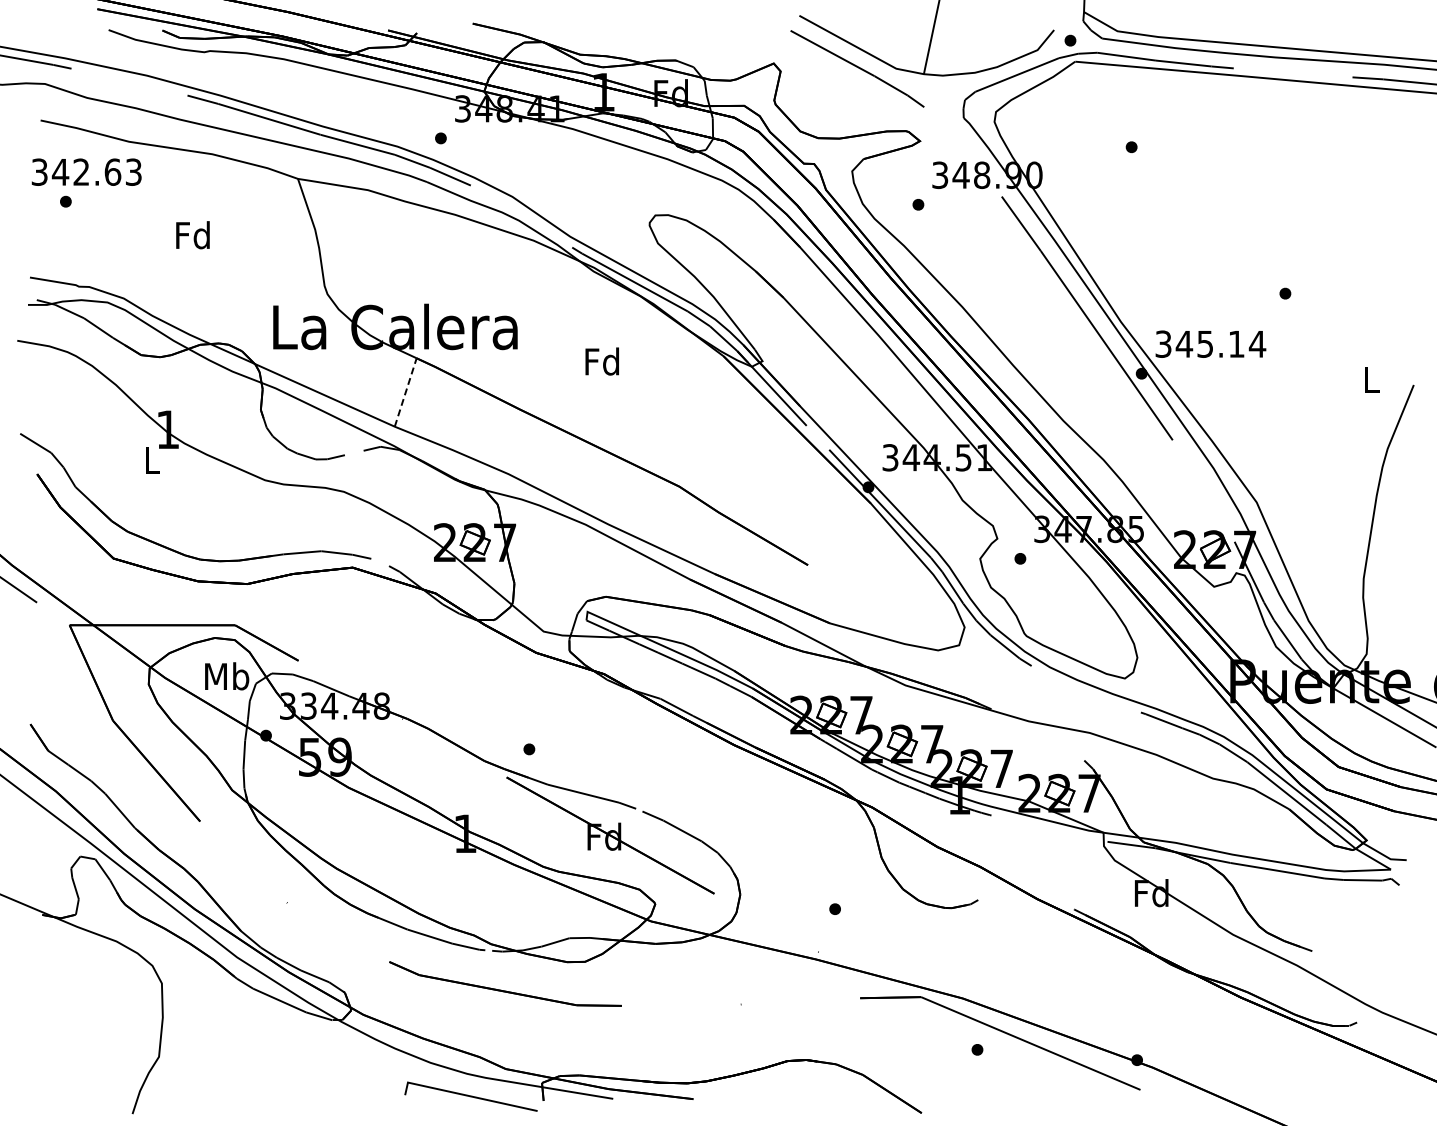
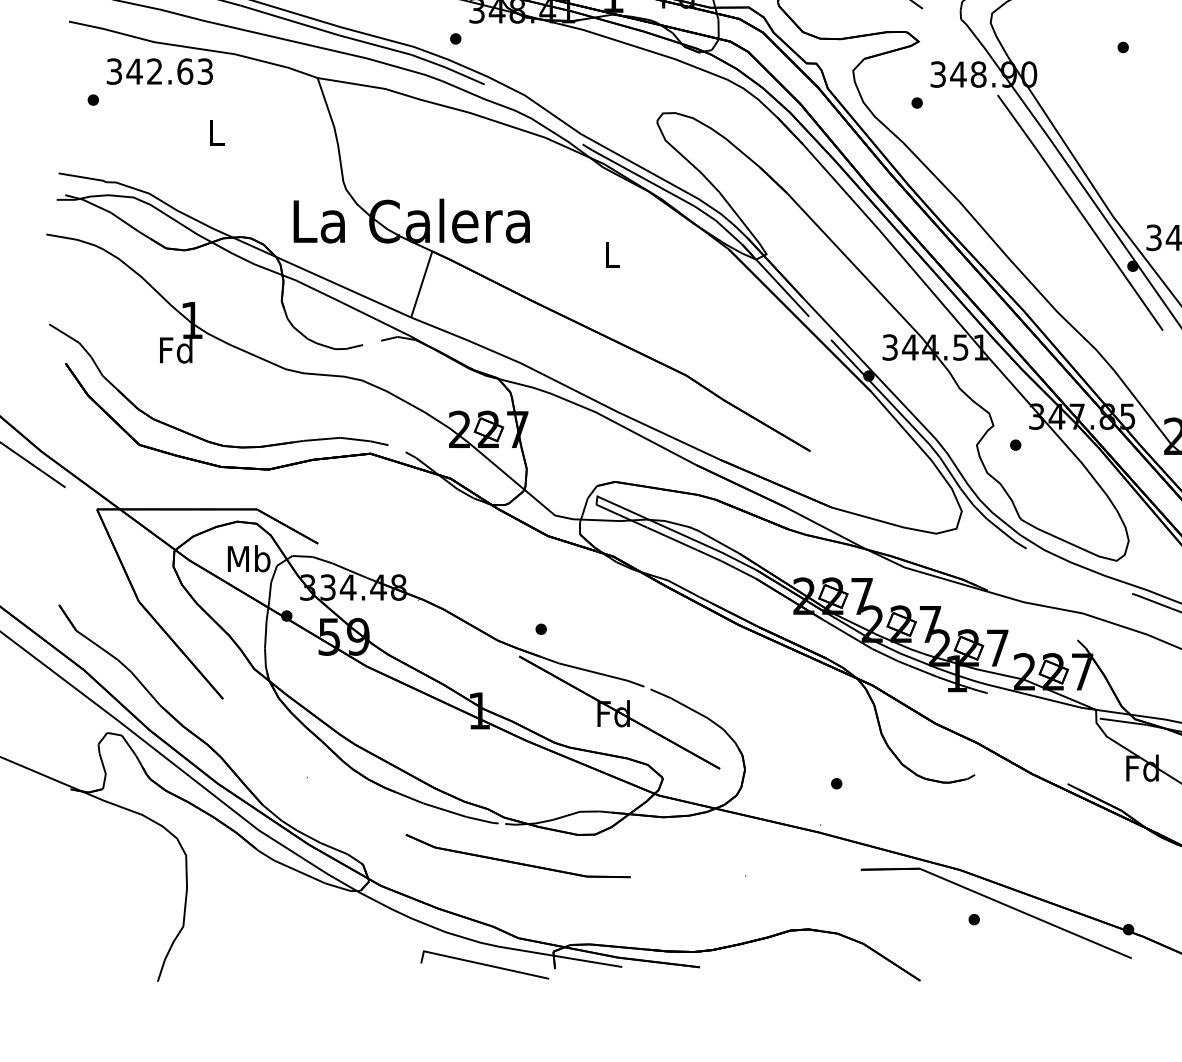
text: (86, 171) -> (159, 70), moved
text: (192, 235) -> (215, 132), Fd -> L
text: (601, 361) -> (610, 254), Fd -> L
line: (405, 392) -> (421, 284), dashed -> solid
text: (151, 460) -> (176, 350), L -> Fd

